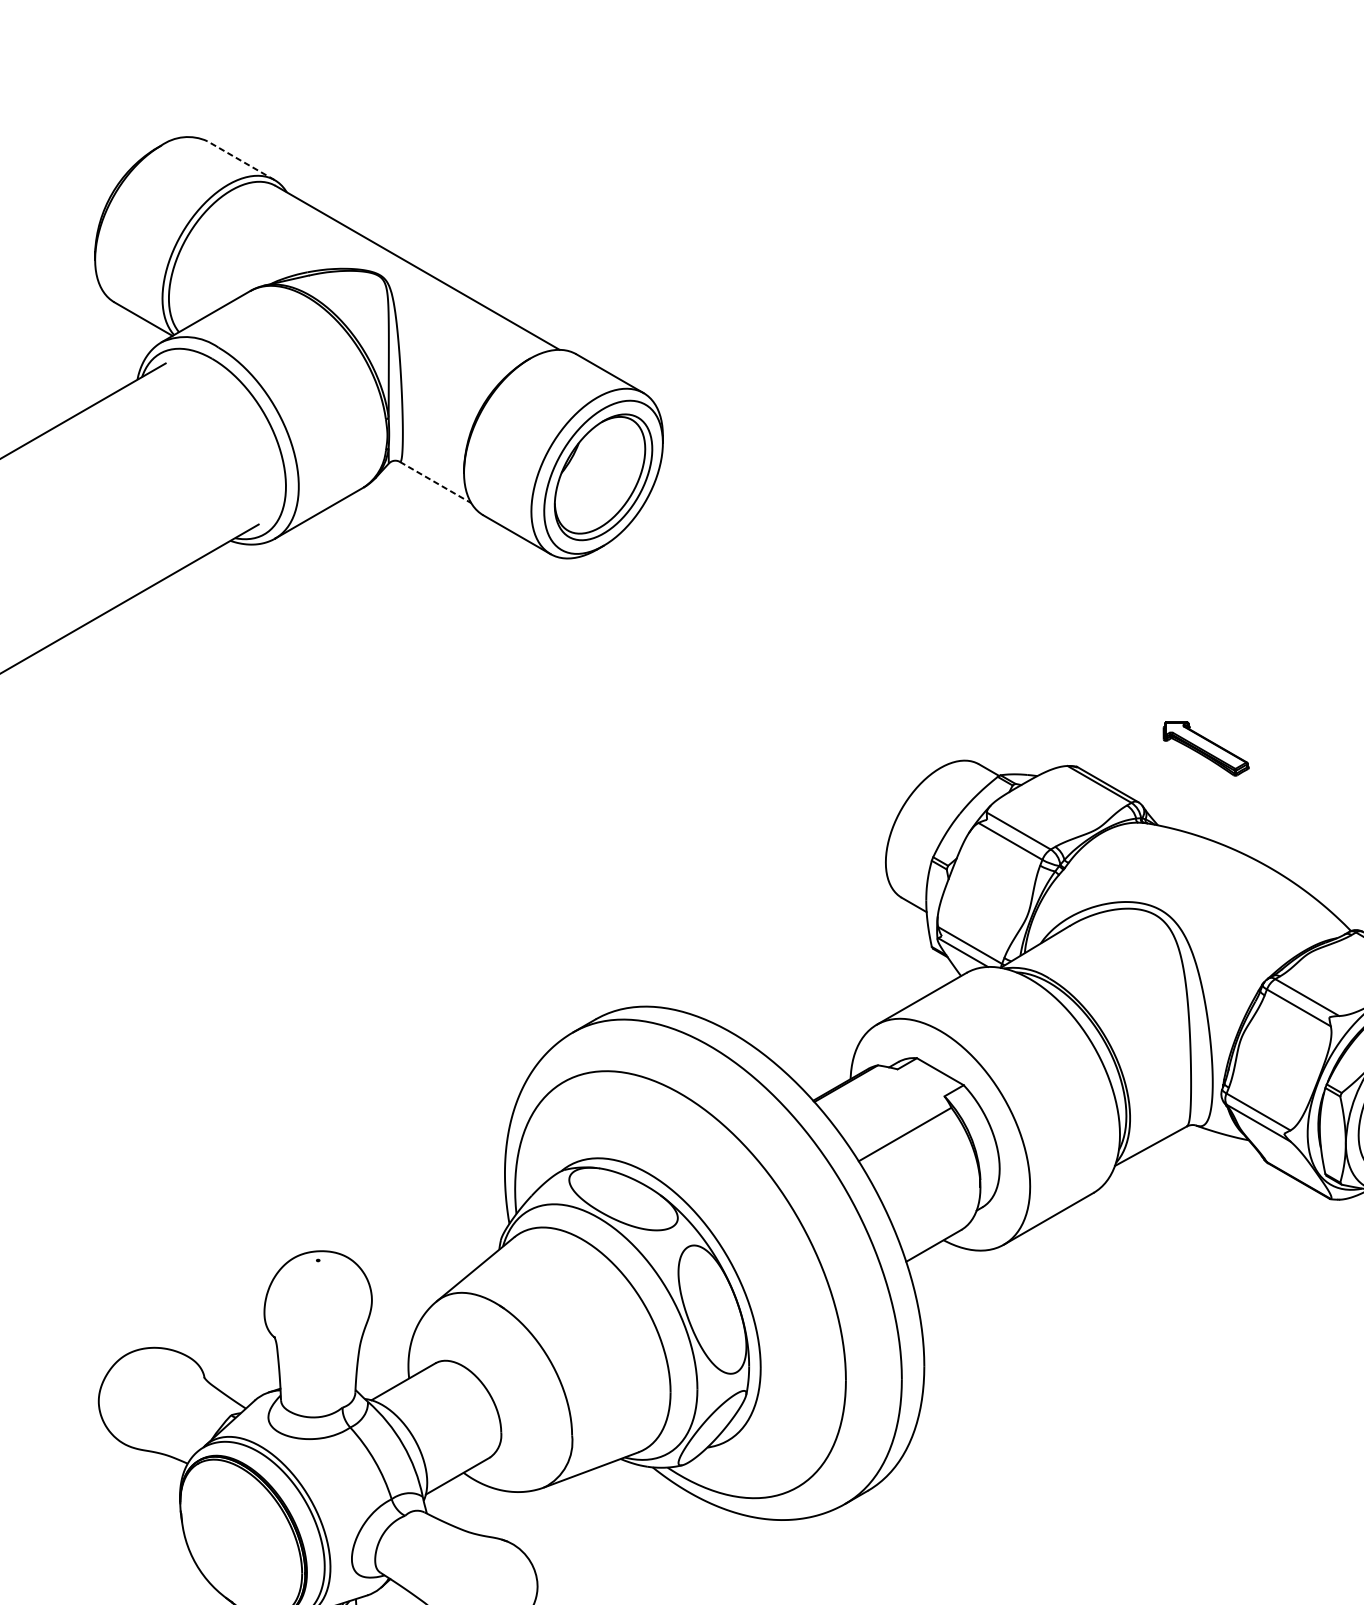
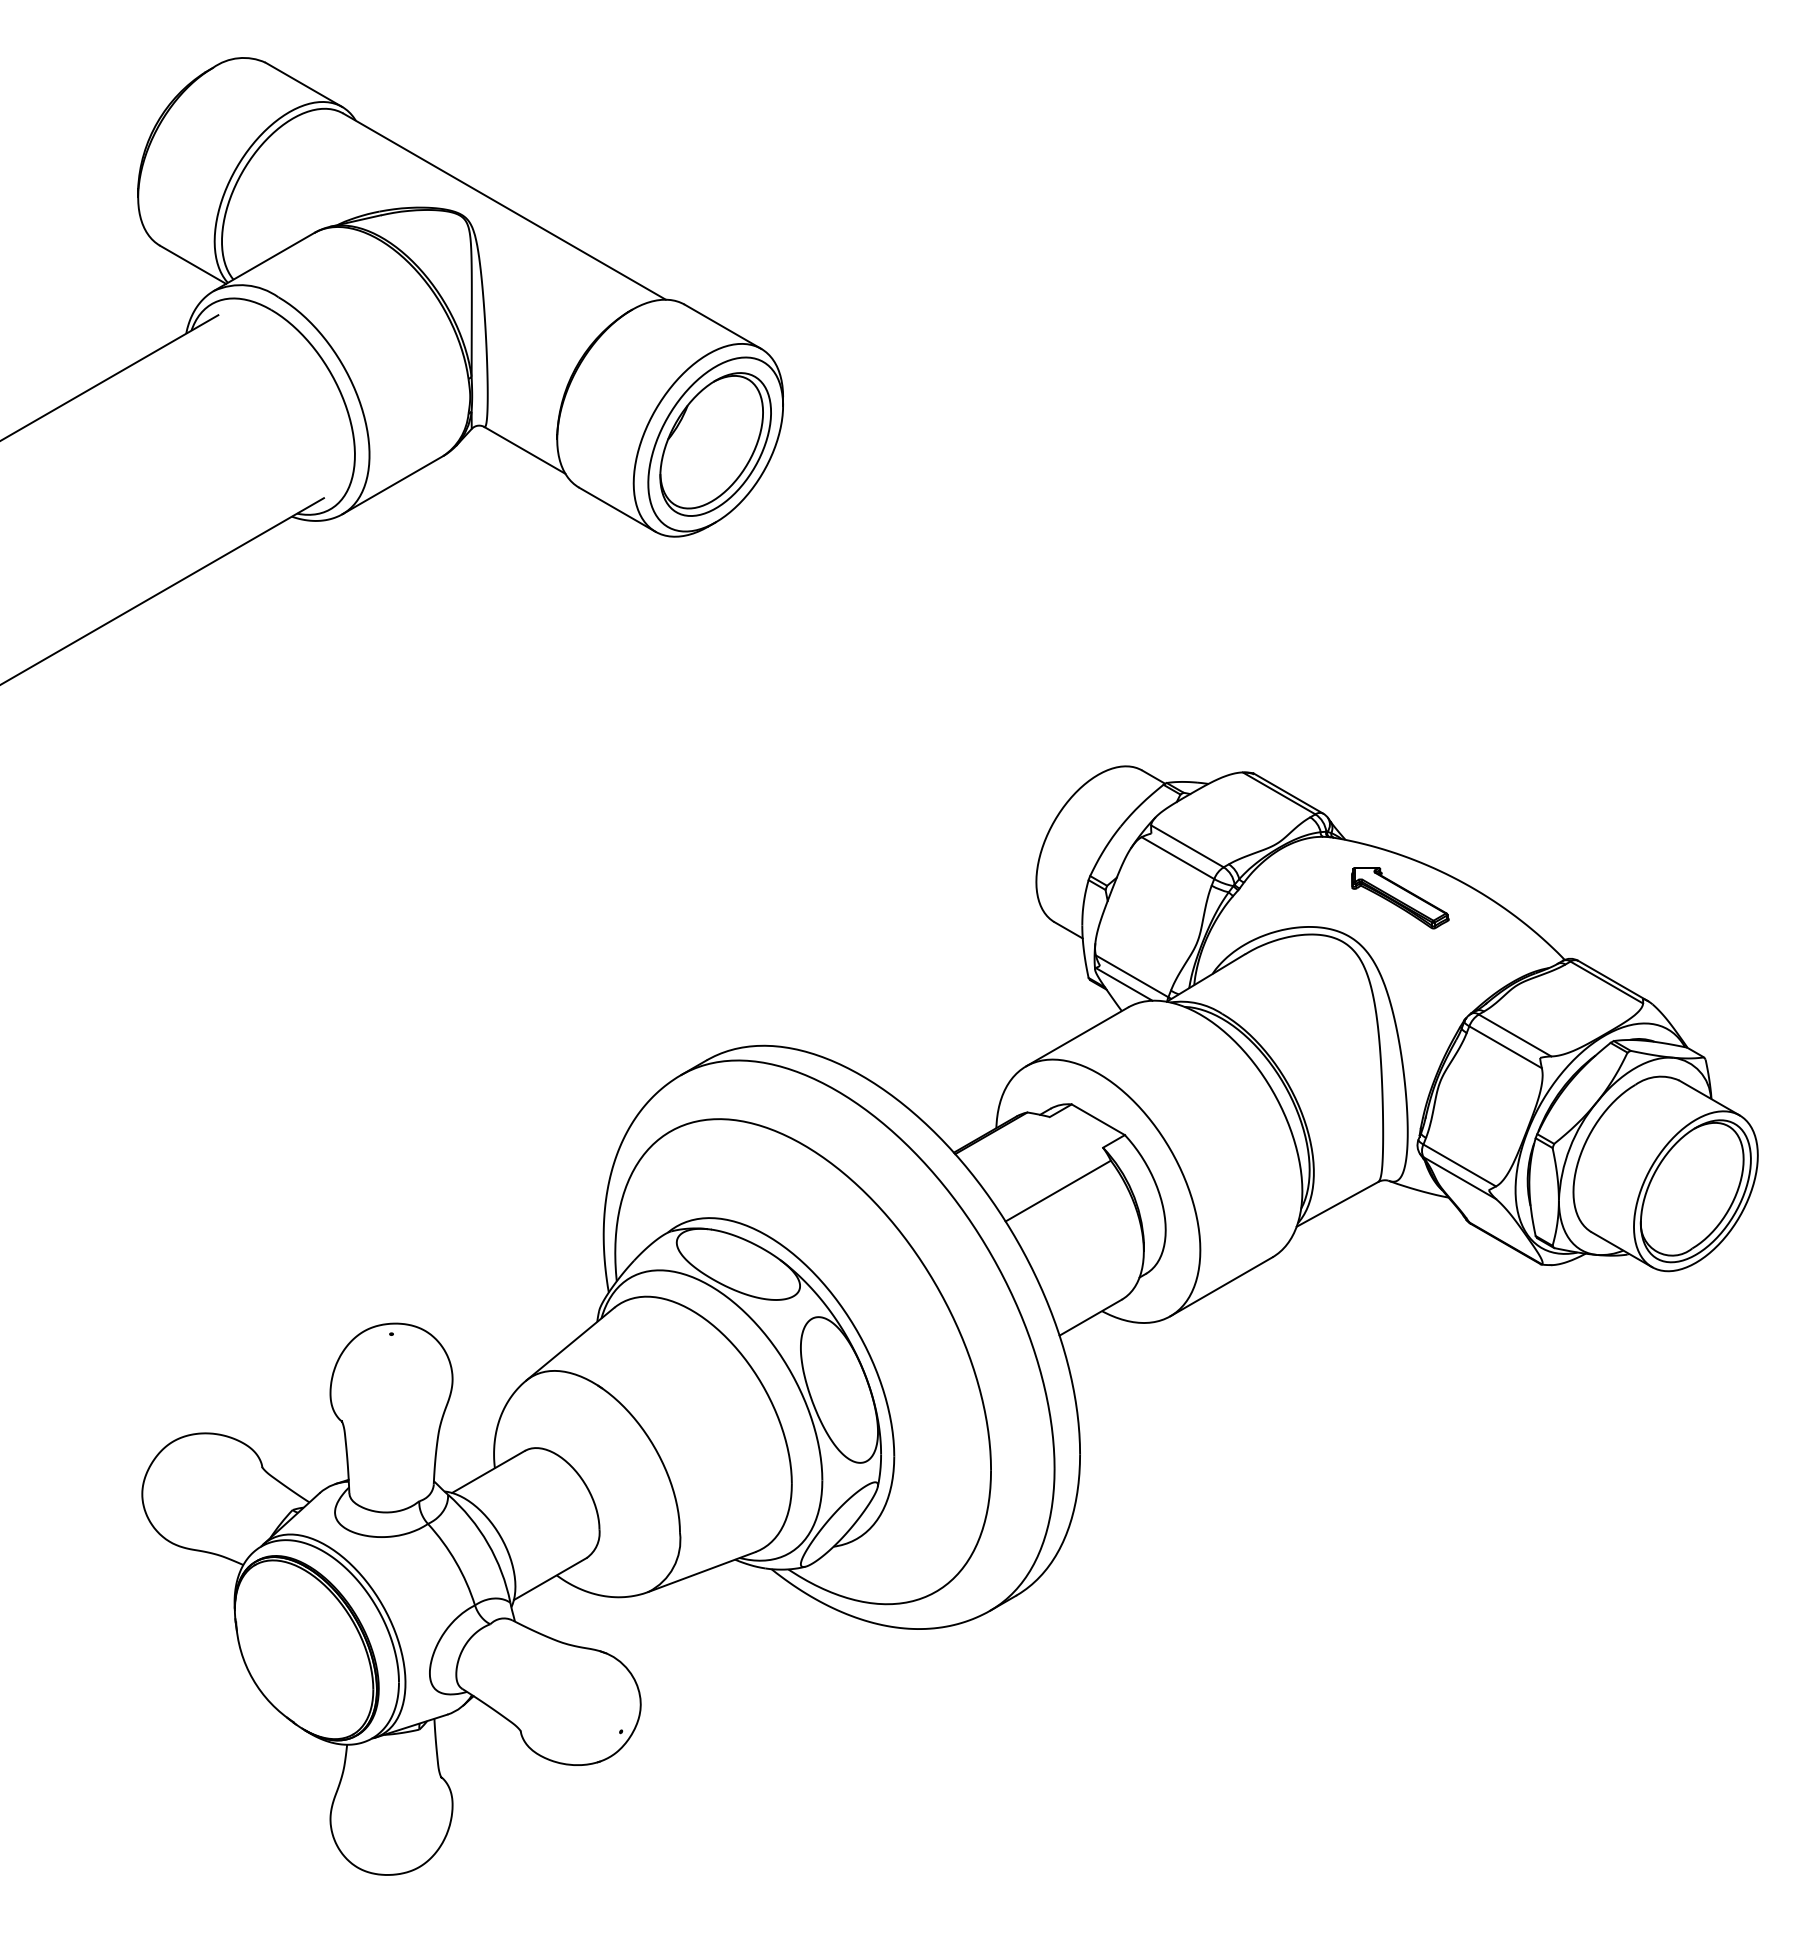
line: (240, 160) -> (303, 84), dashed -> solid
line: (435, 482) -> (524, 450), dashed -> solid
part: (1206, 749) -> (1400, 898), moved

